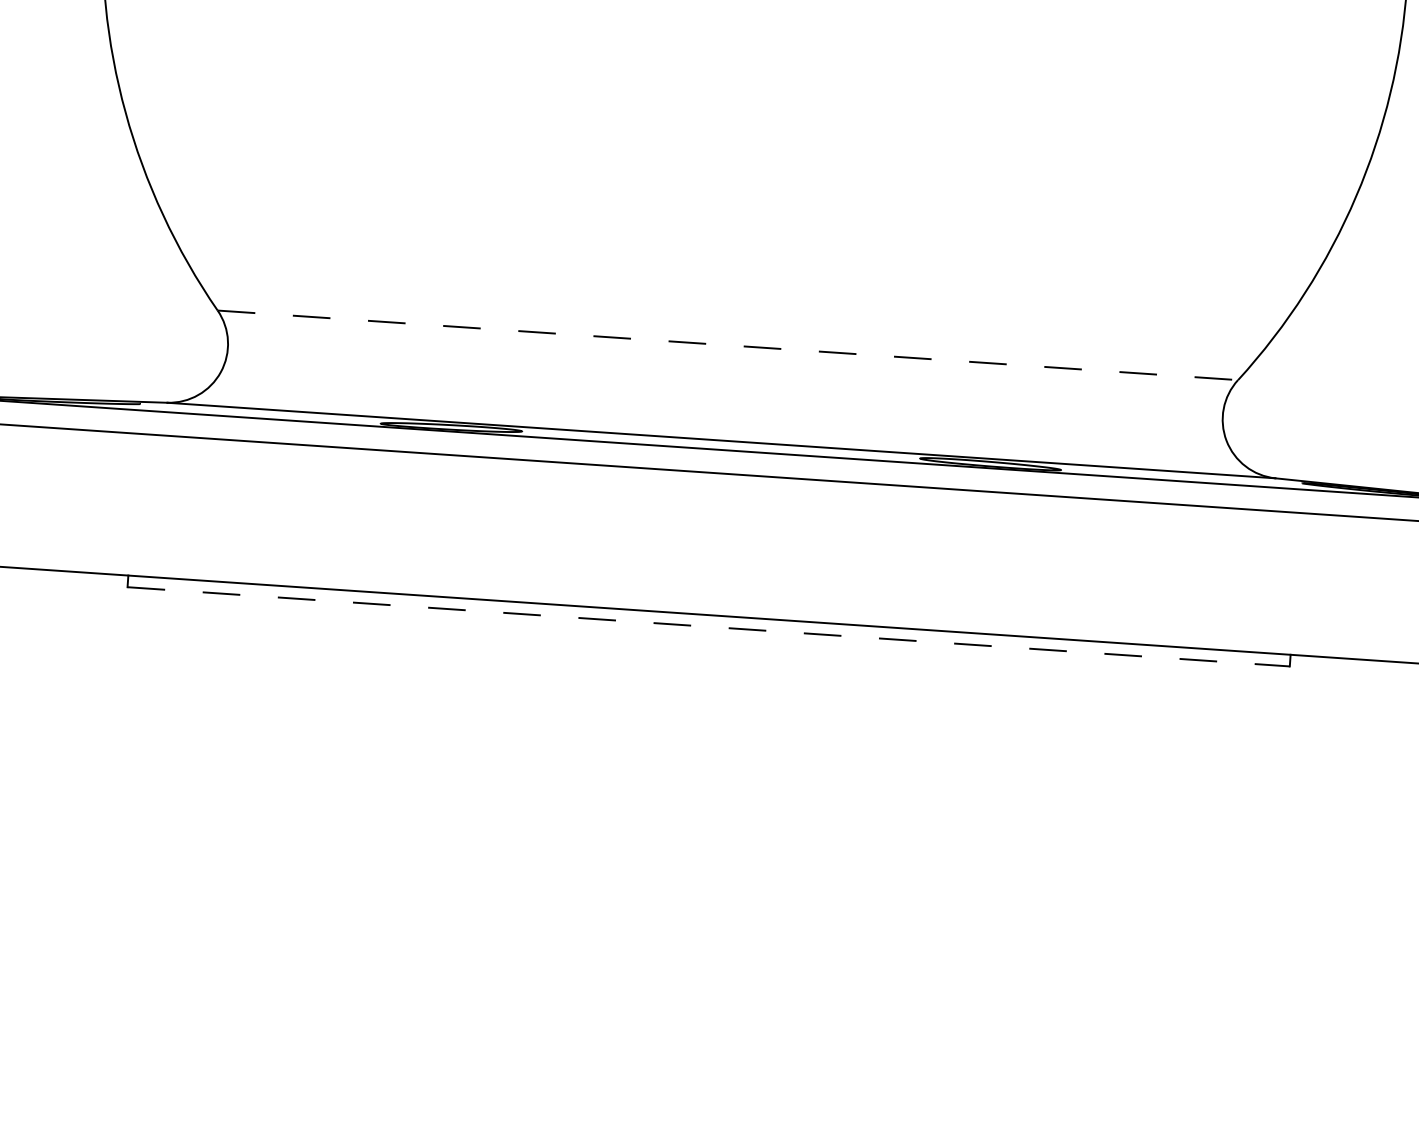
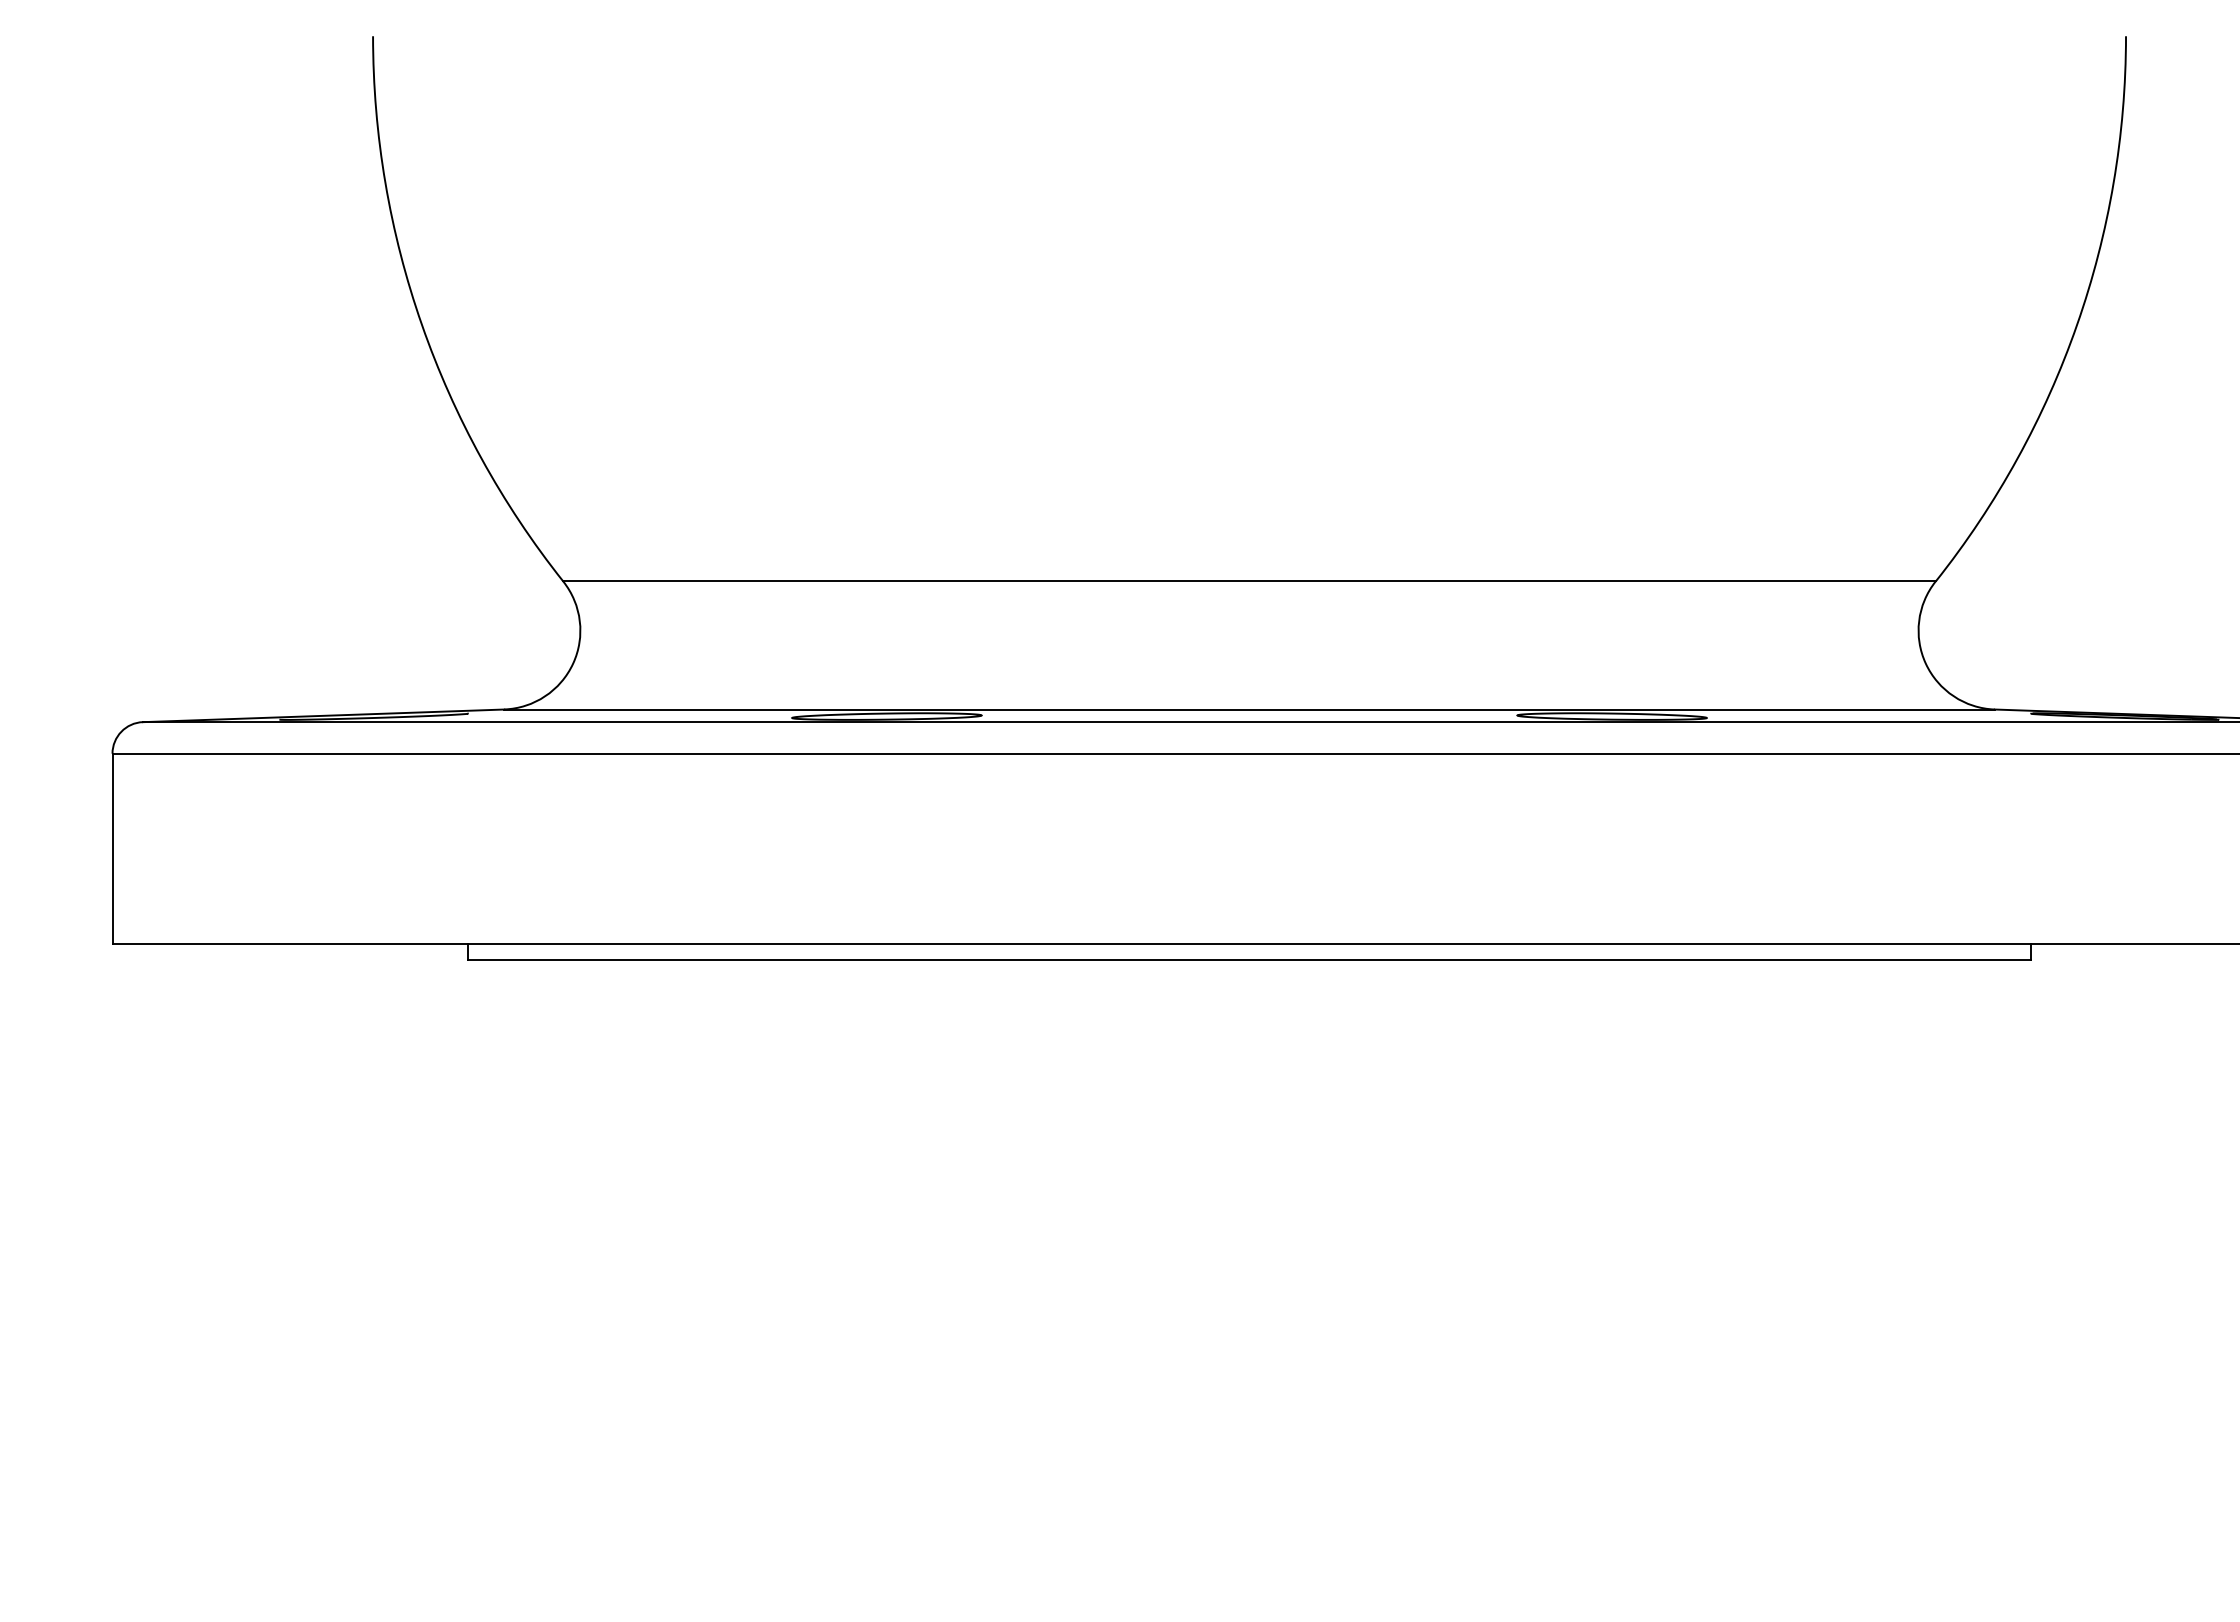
line: (728, 345) -> (1250, 581), dashed -> solid
line: (708, 627) -> (1249, 960), dashed -> solid

